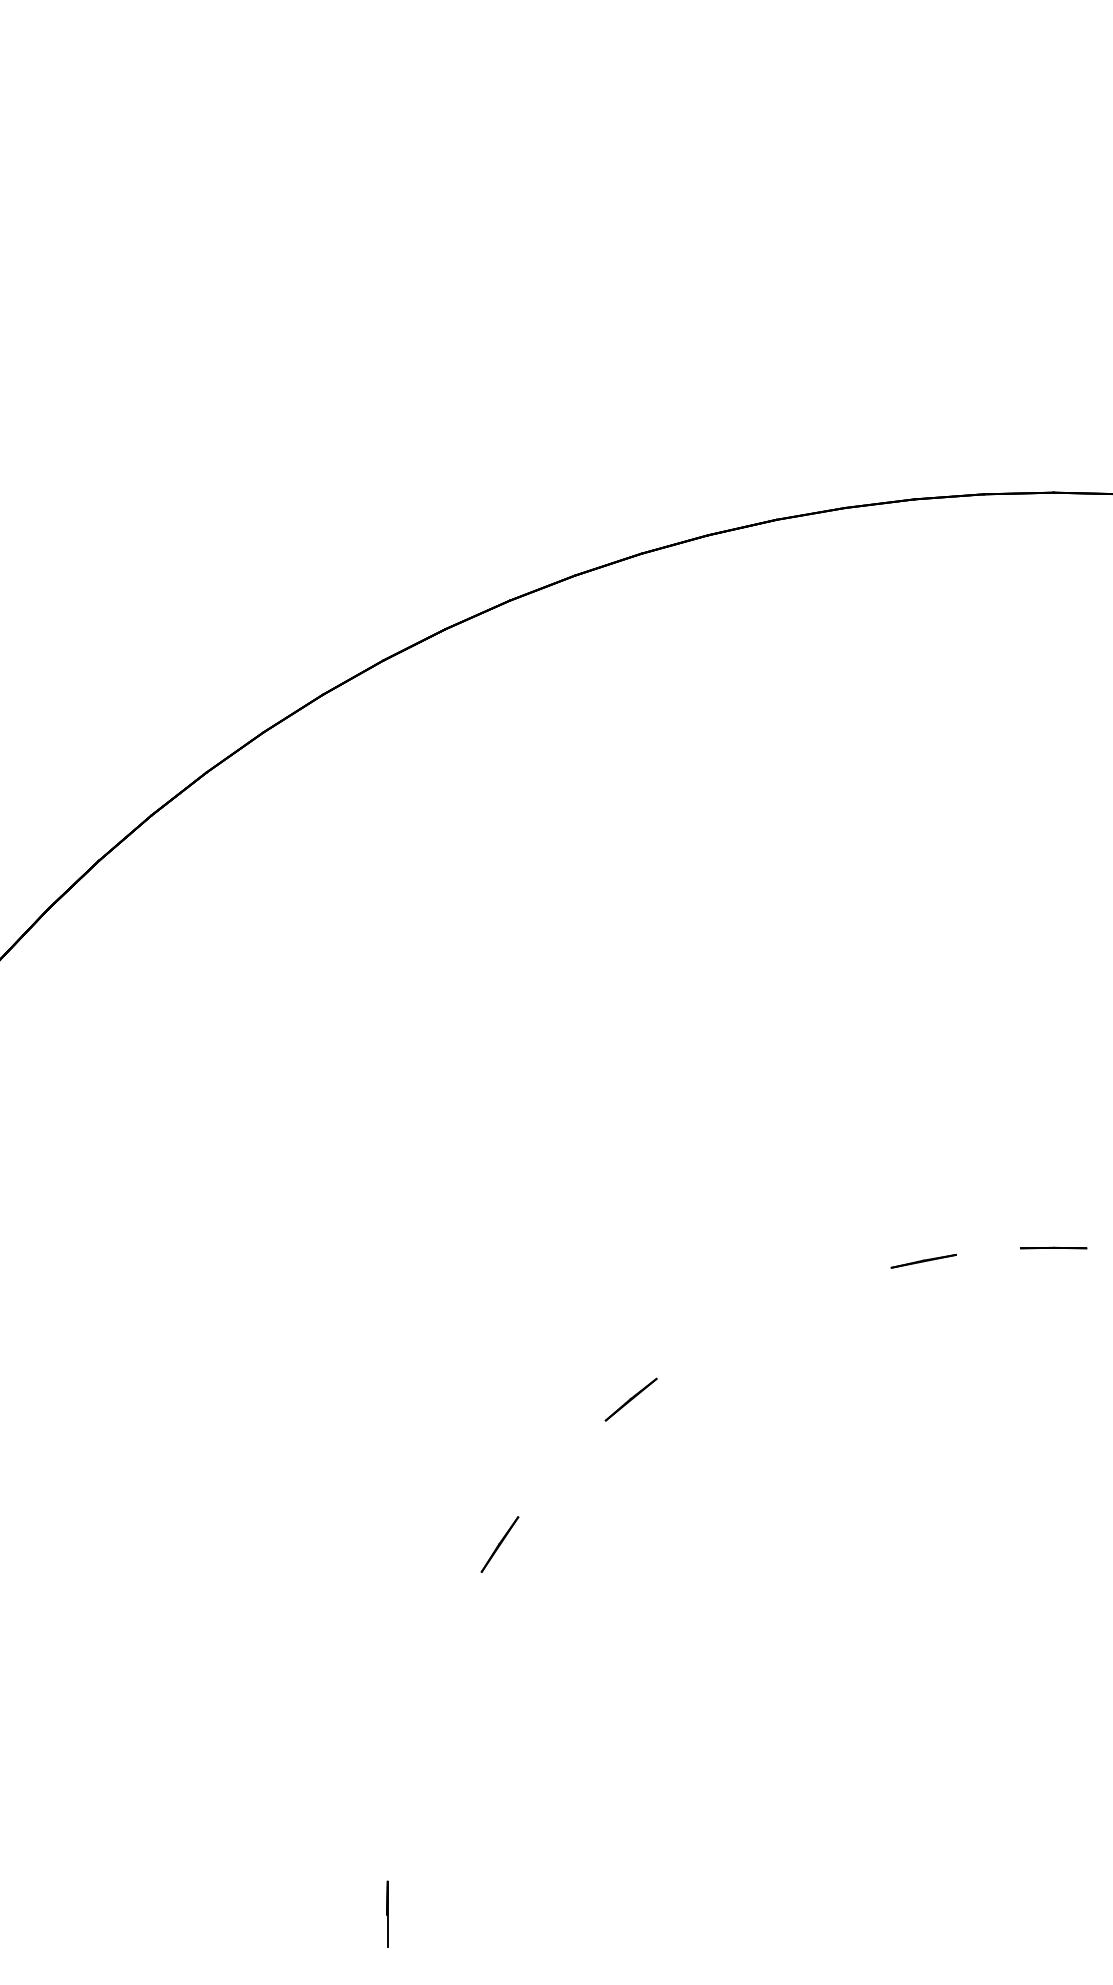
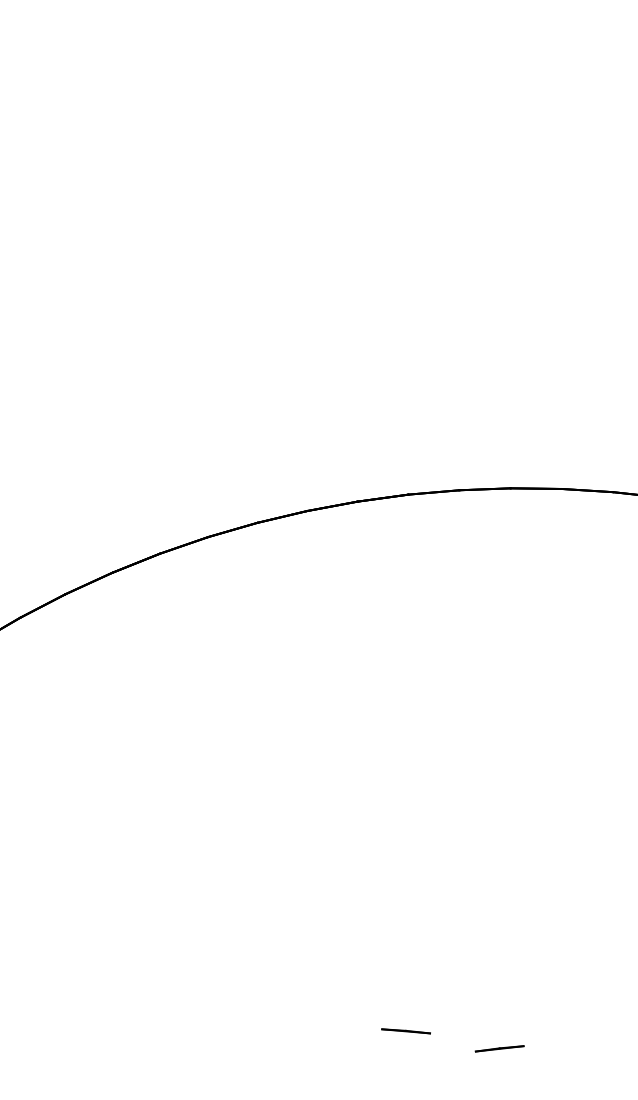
line: (1053, 1247) -> (406, 1030), moved
line: (923, 1260) -> (499, 1048), moved

